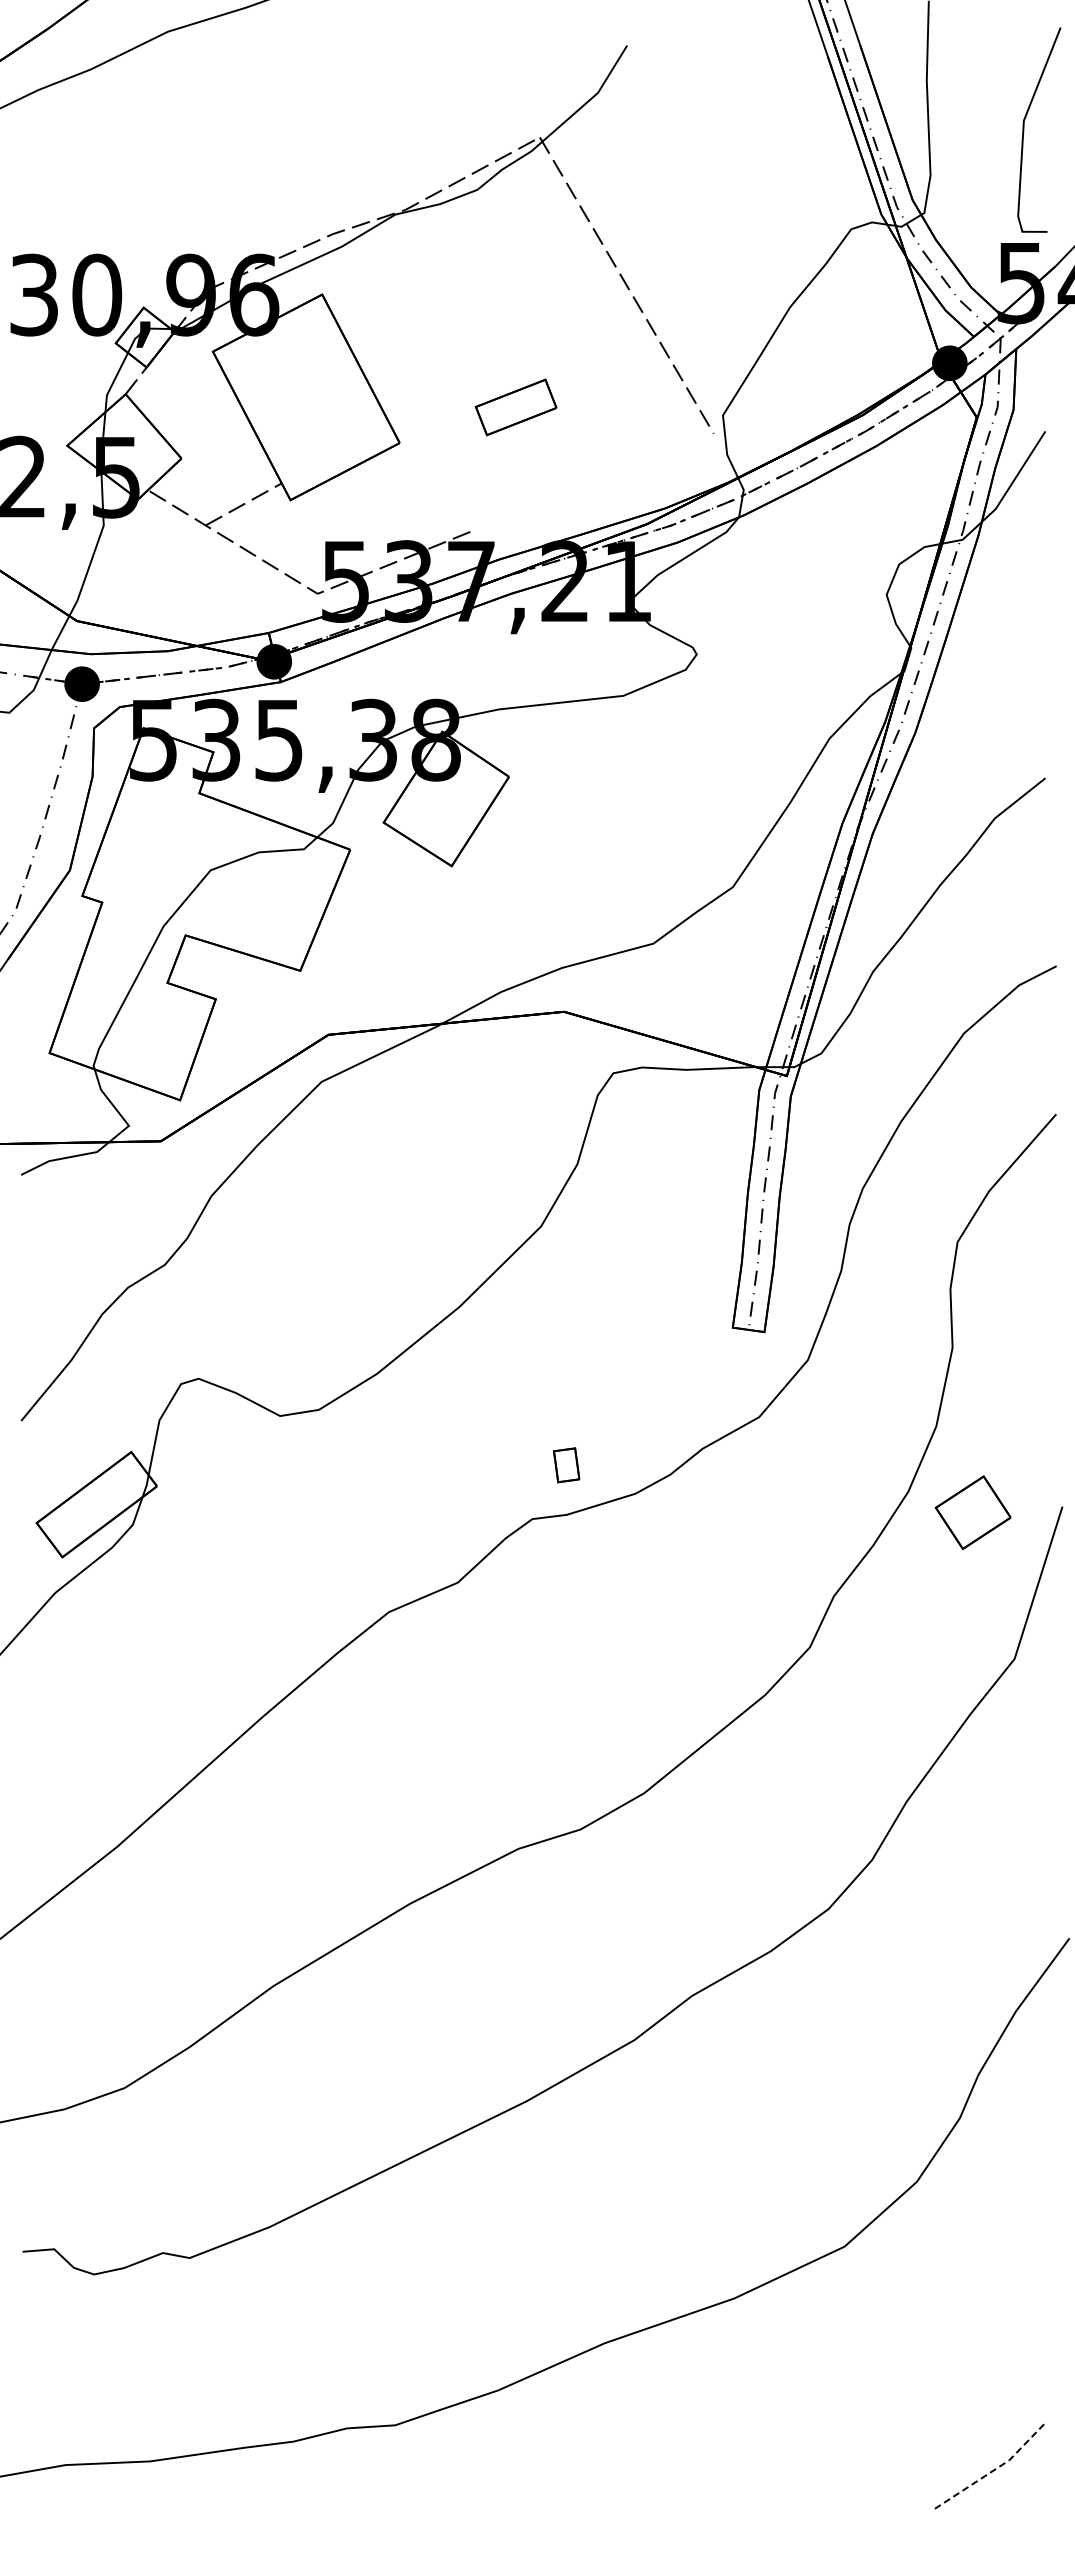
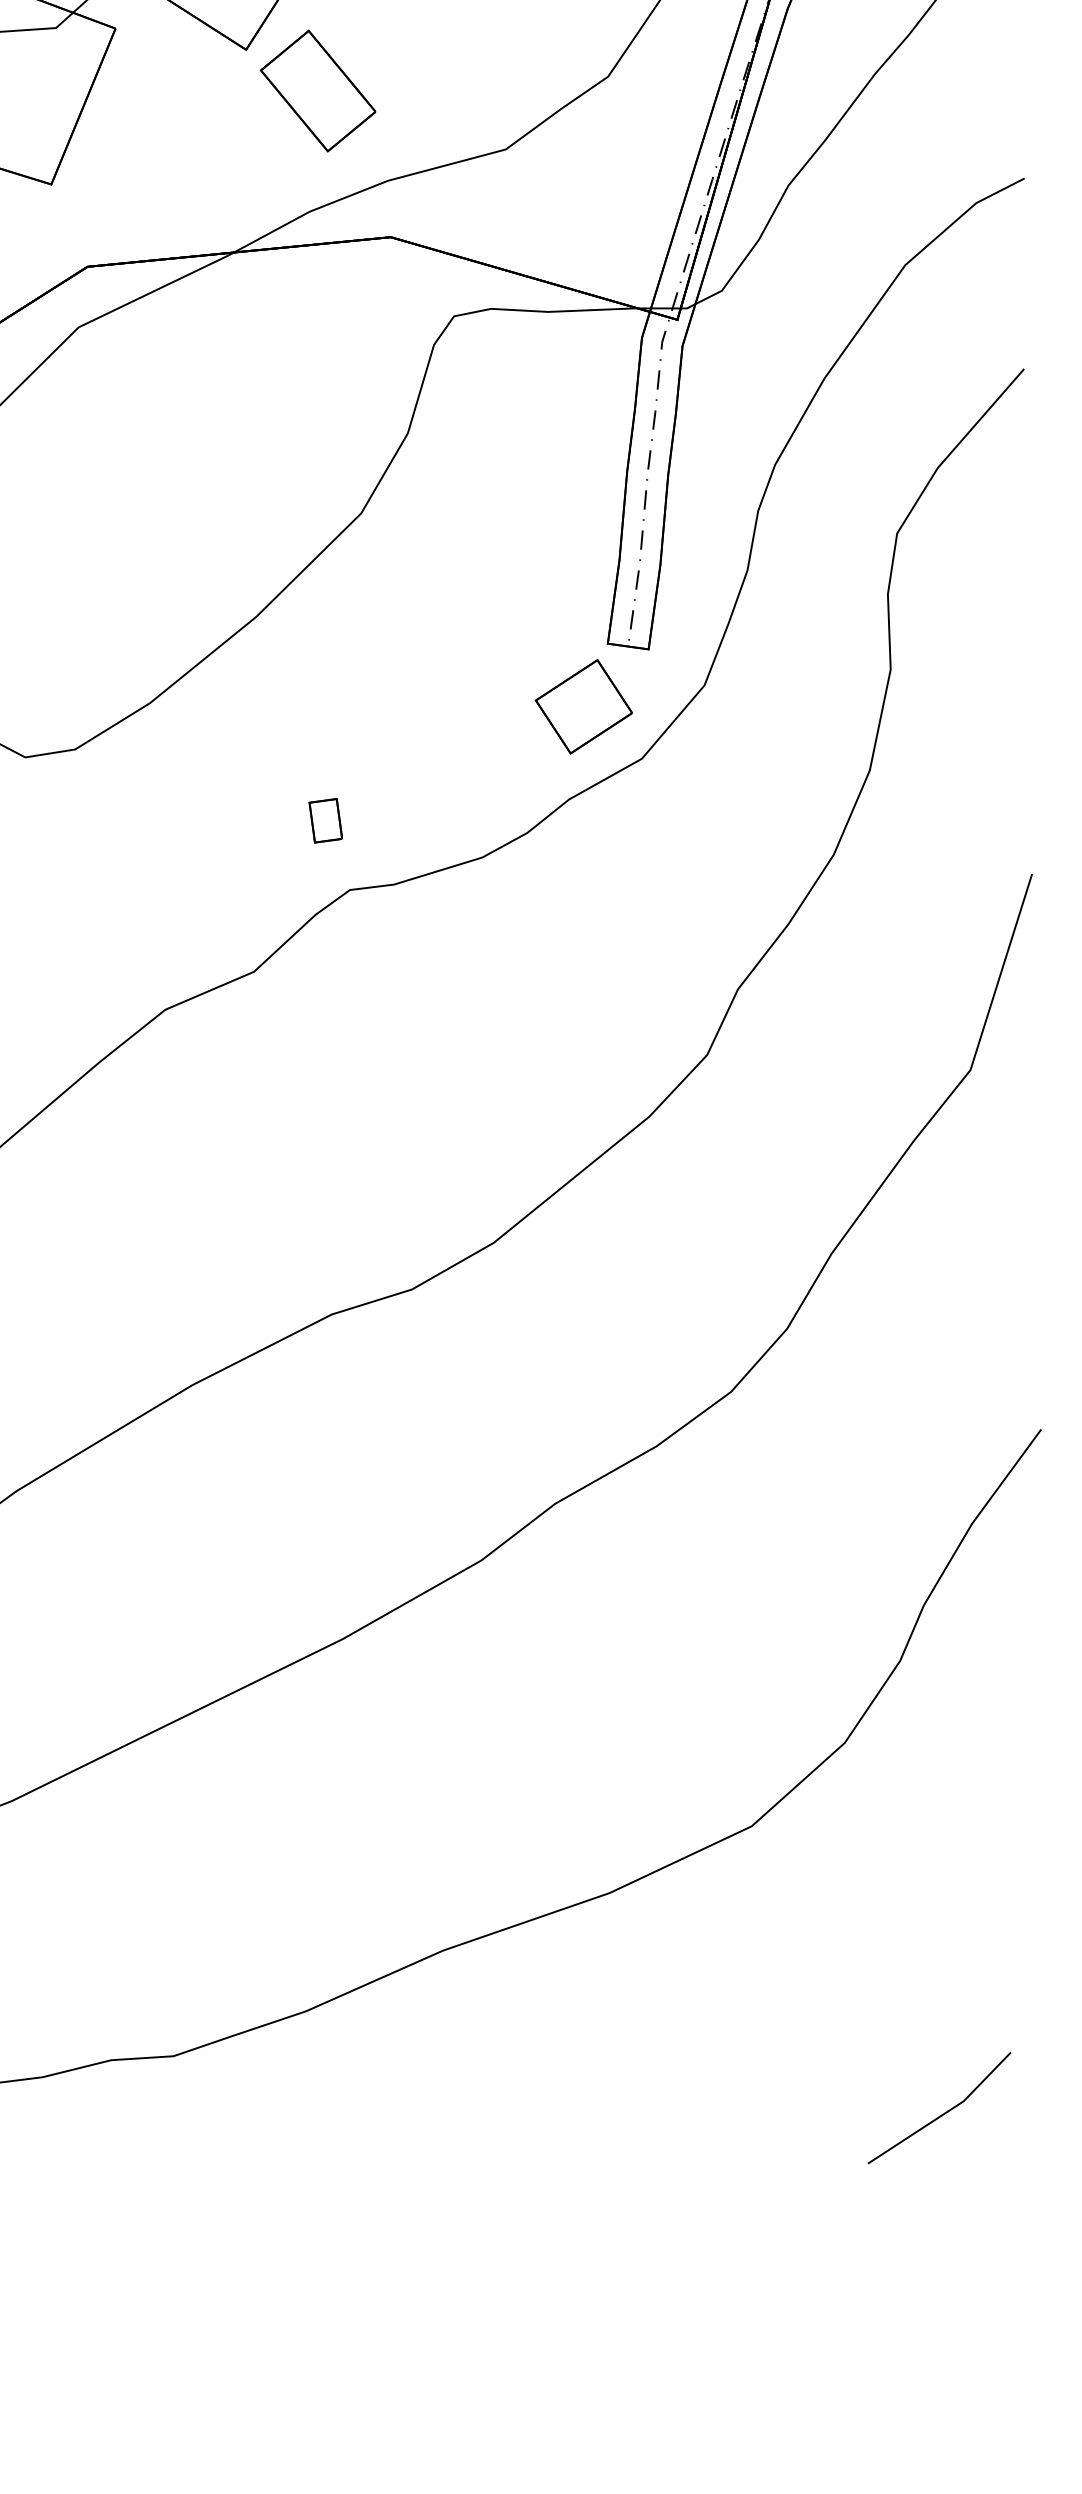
part: (507, 898) -> (317, 91), added
part: (566, 1465) -> (325, 821), moved
part: (972, 1512) -> (583, 706), moved
line: (995, 2469) -> (945, 2113), dashed -> solid

